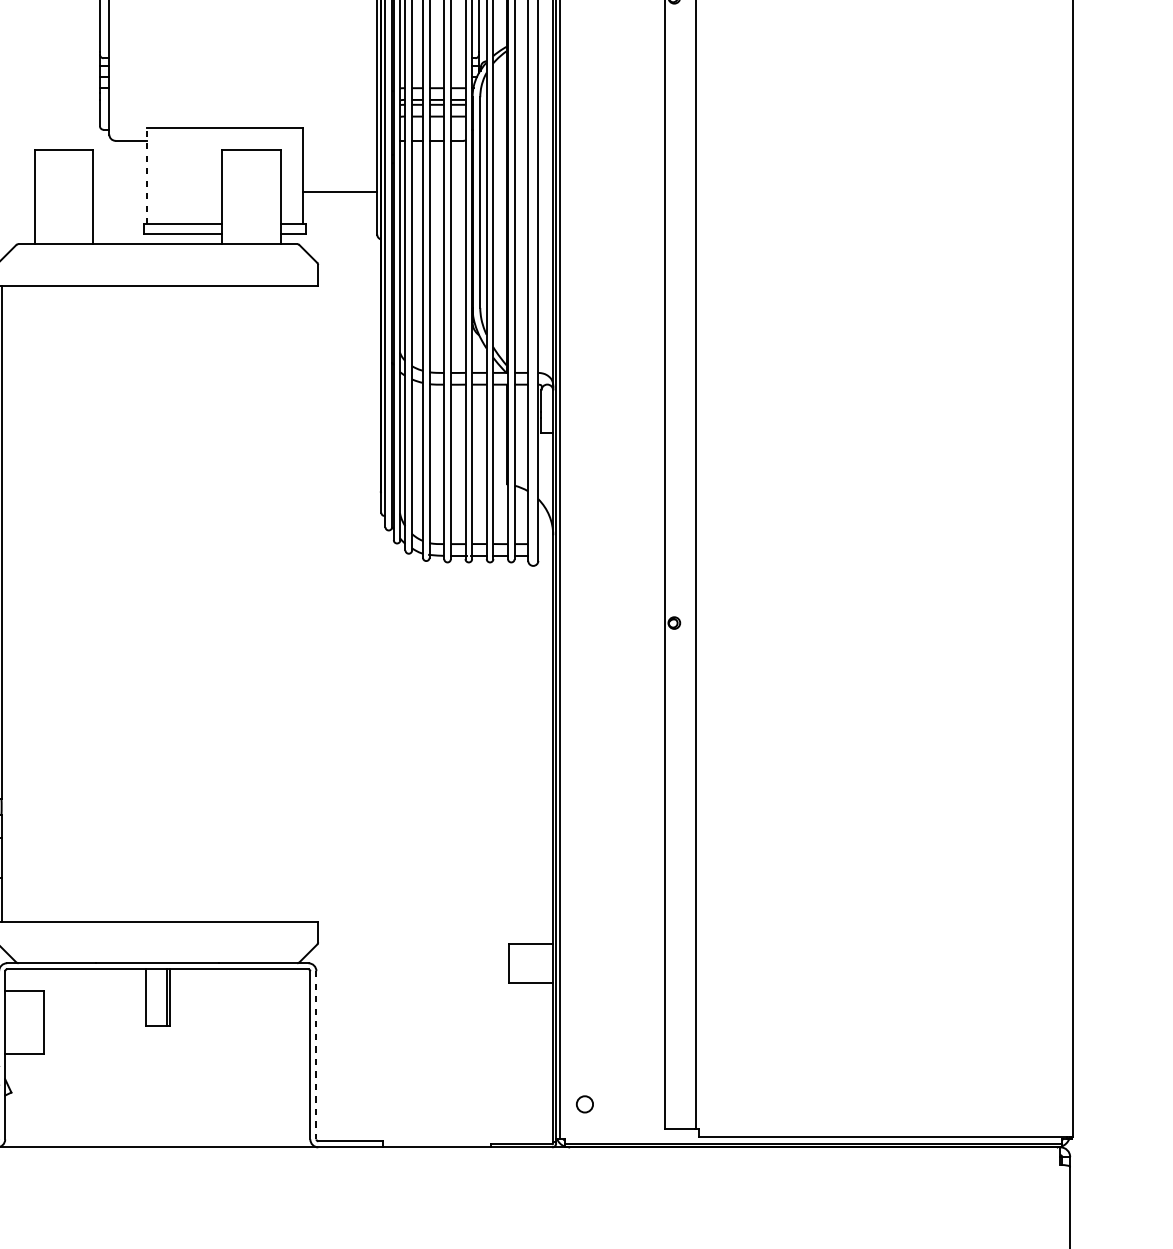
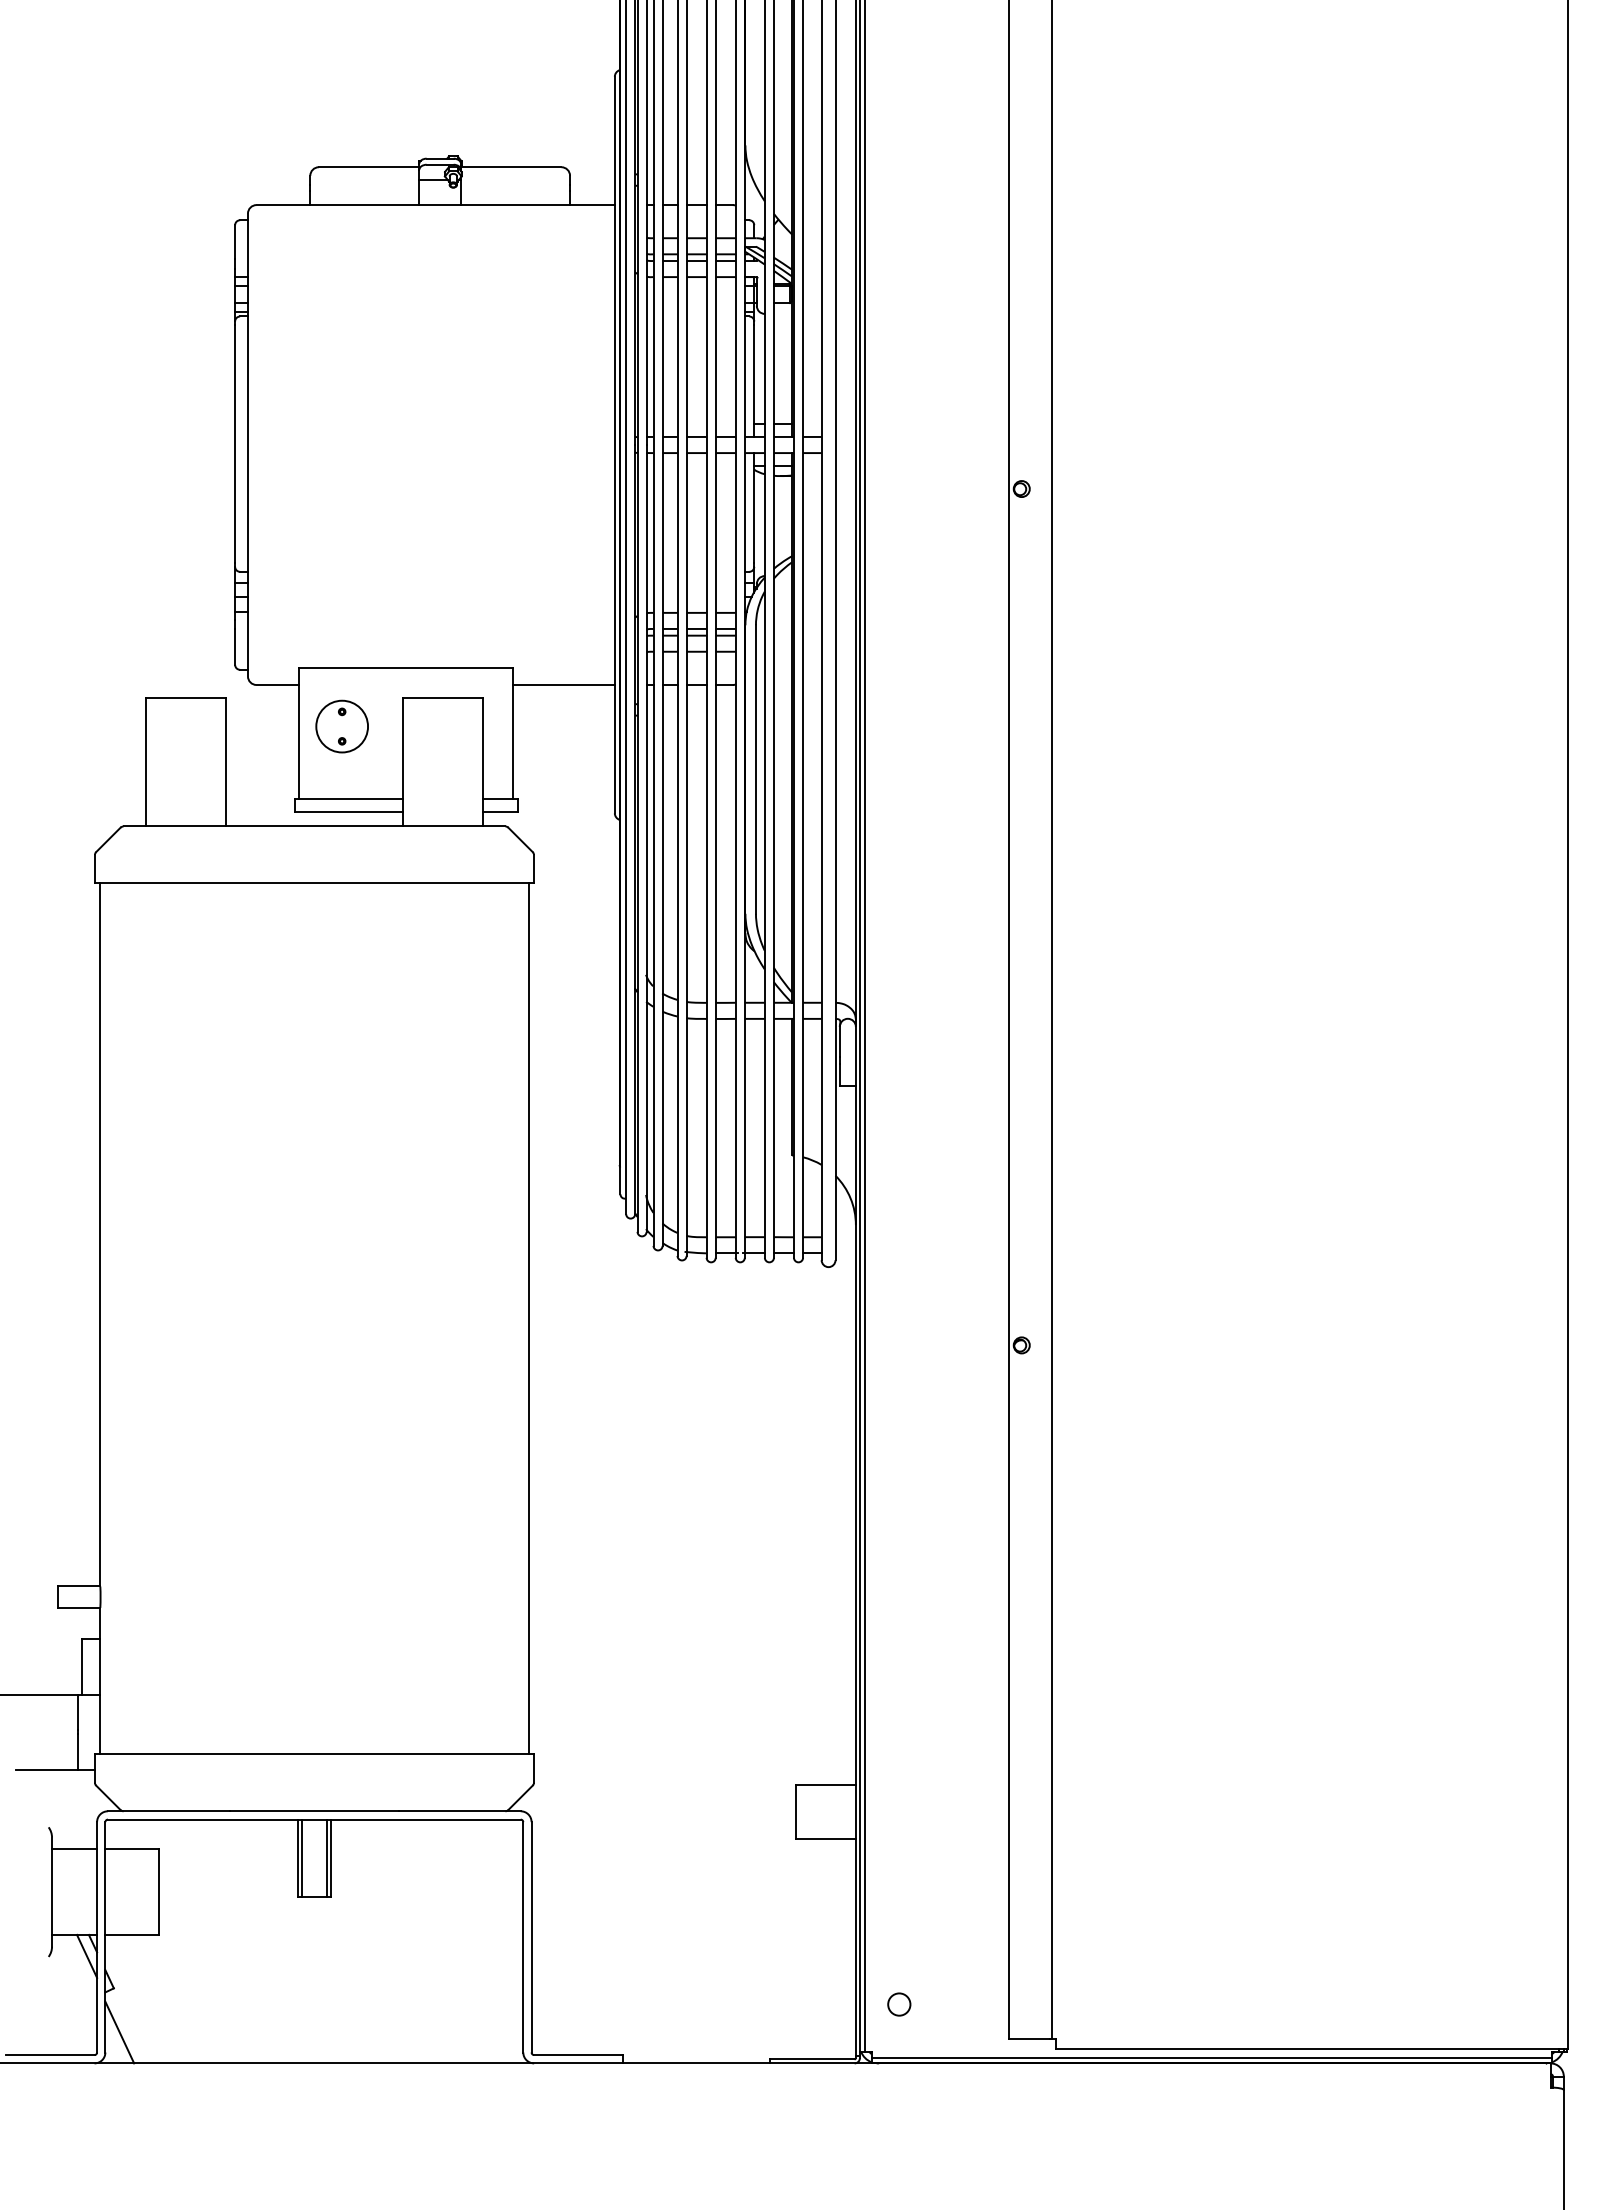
part: (177, 171) -> (341, 726), added
line: (146, 176) -> (299, 733), dashed -> solid
line: (339, 191) -> (563, 684), moved
line: (314, 603) -> (528, 1318), added
line: (148, 997) -> (301, 1857), added
line: (316, 1055) -> (531, 1937), dashed -> solid
line: (15, 1124) -> (119, 2032), added

